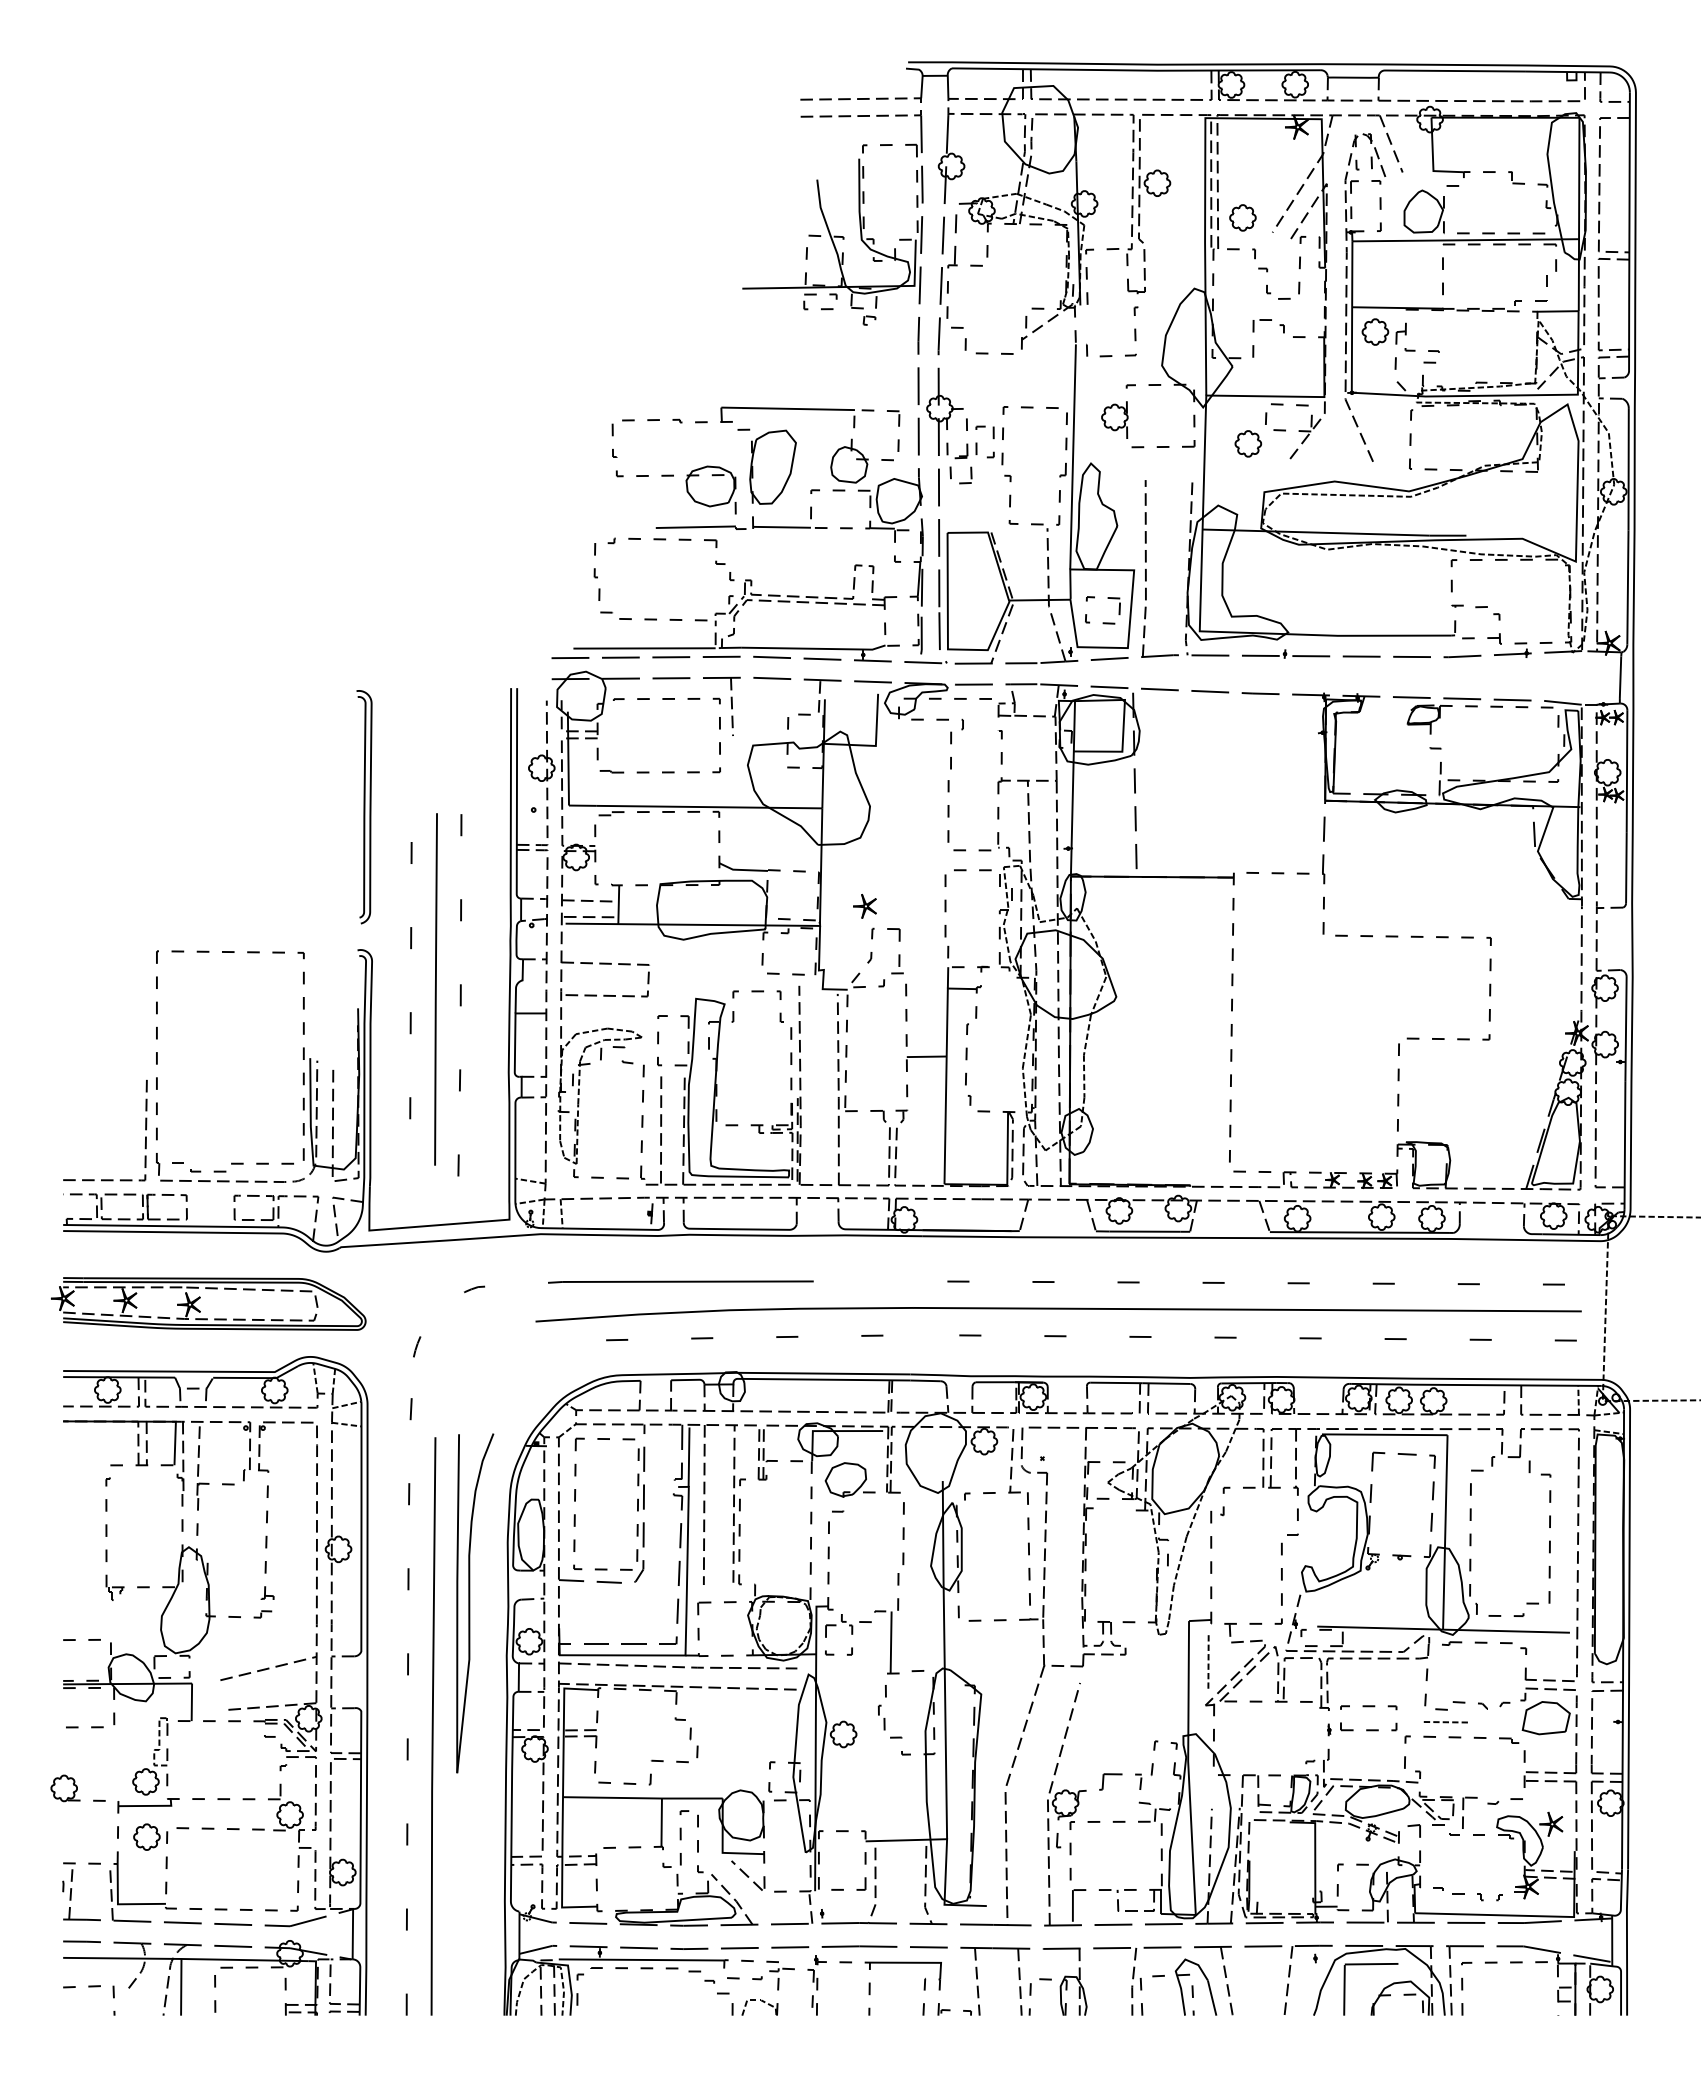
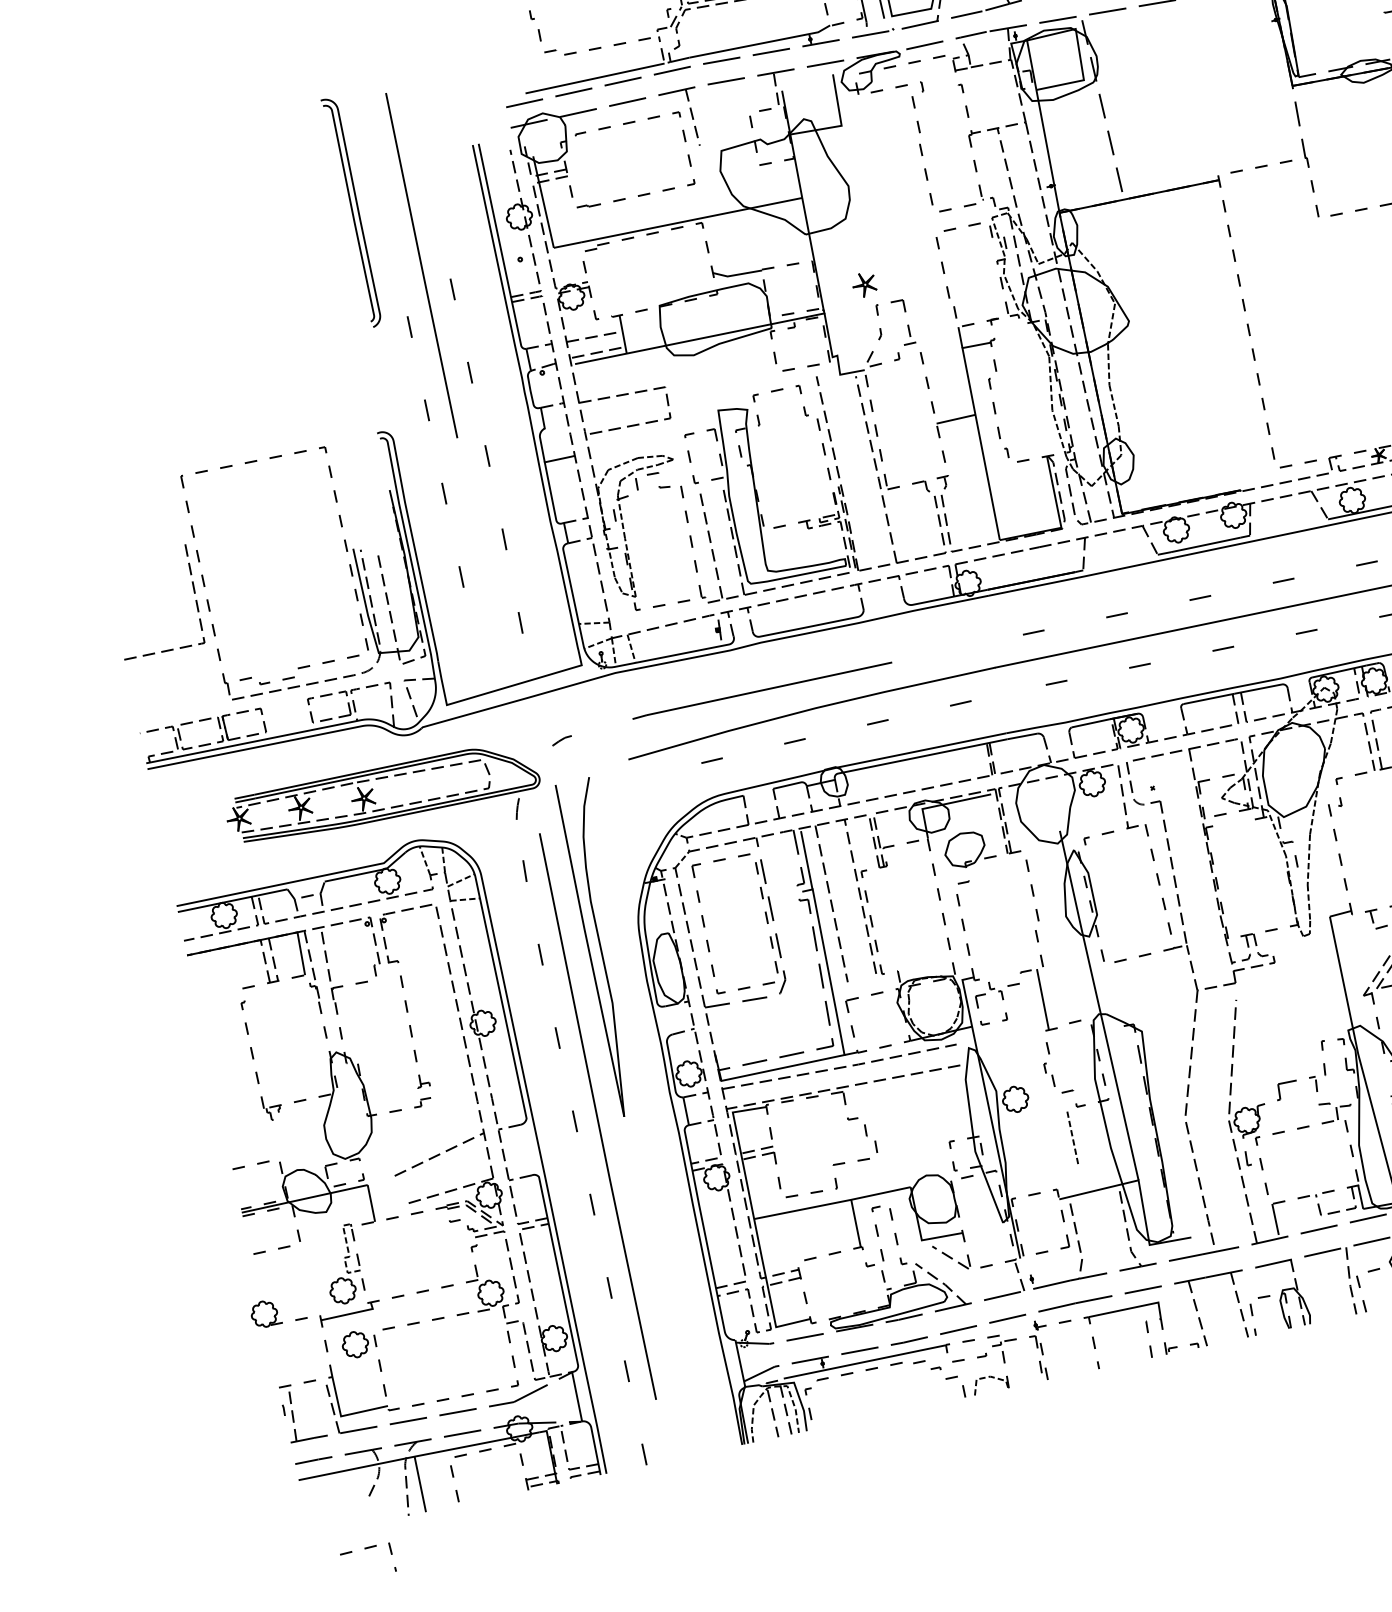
part: (364, 807) -> (352, 212), moved
line: (435, 989) -> (421, 265), moved
line: (145, 1130) -> (194, 594), moved
part: (200, 1298) -> (373, 790), moved
part: (475, 1603) -> (606, 947), moved
line: (1208, 1660) -> (1072, 1136), moved
line: (433, 1726) -> (597, 1116), moved
line: (89, 1987) -> (365, 1549), moved

